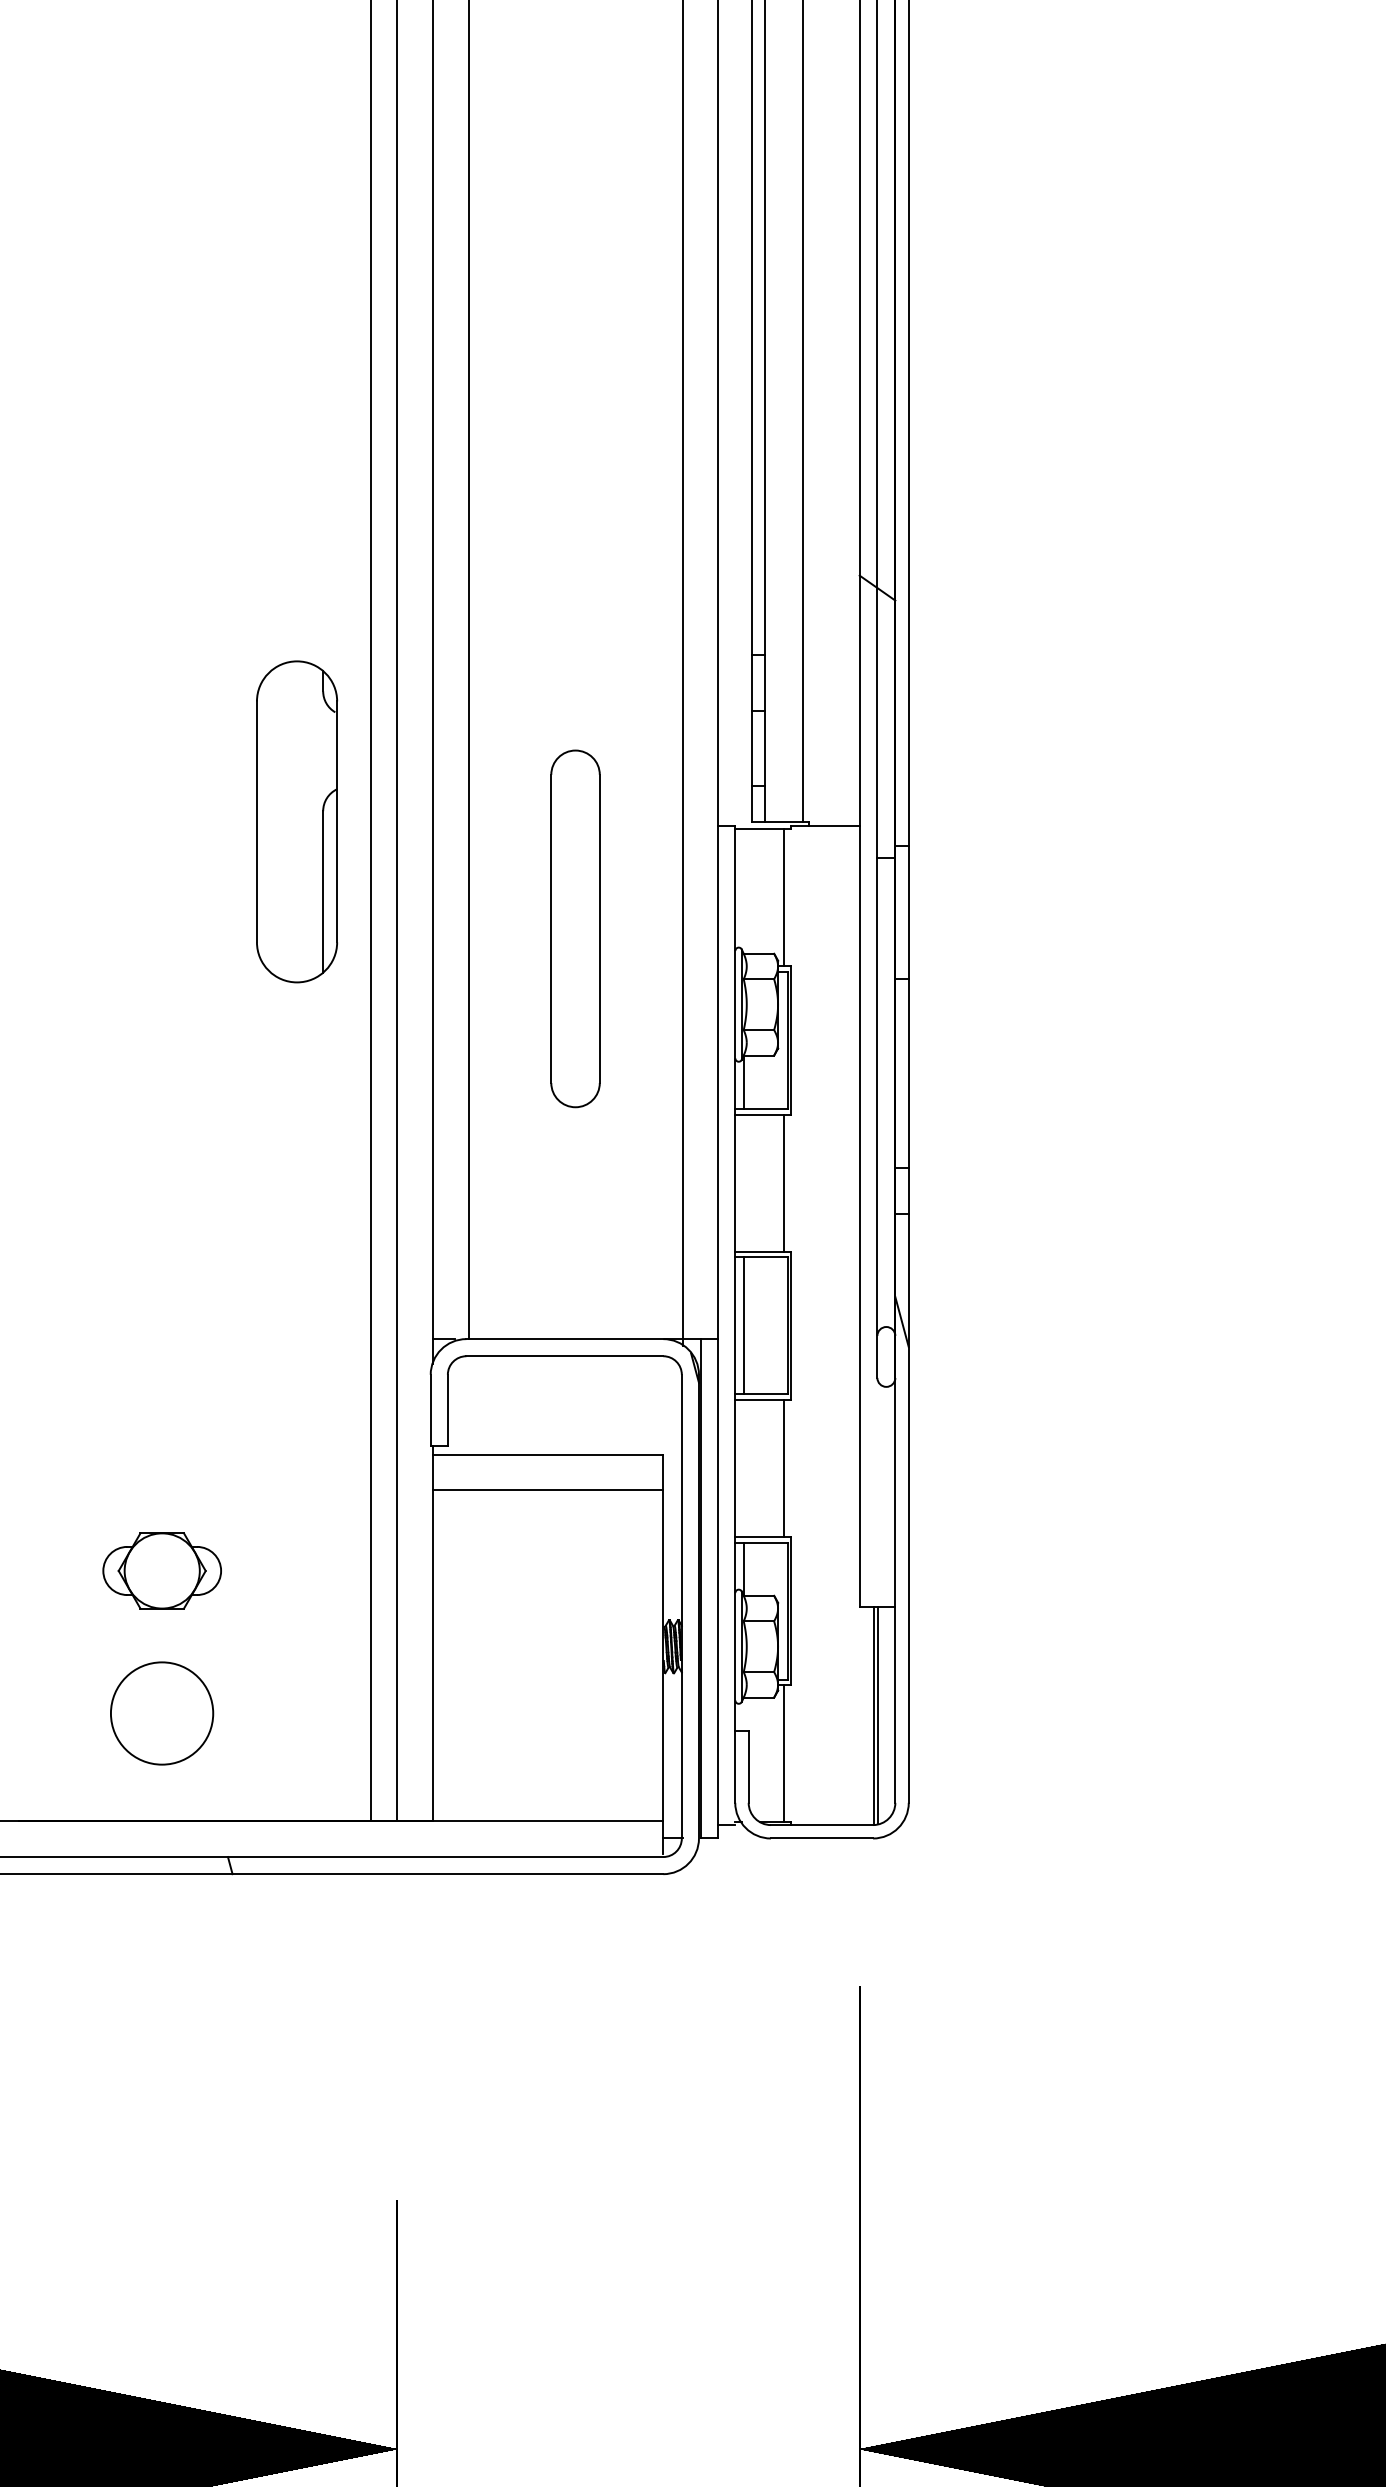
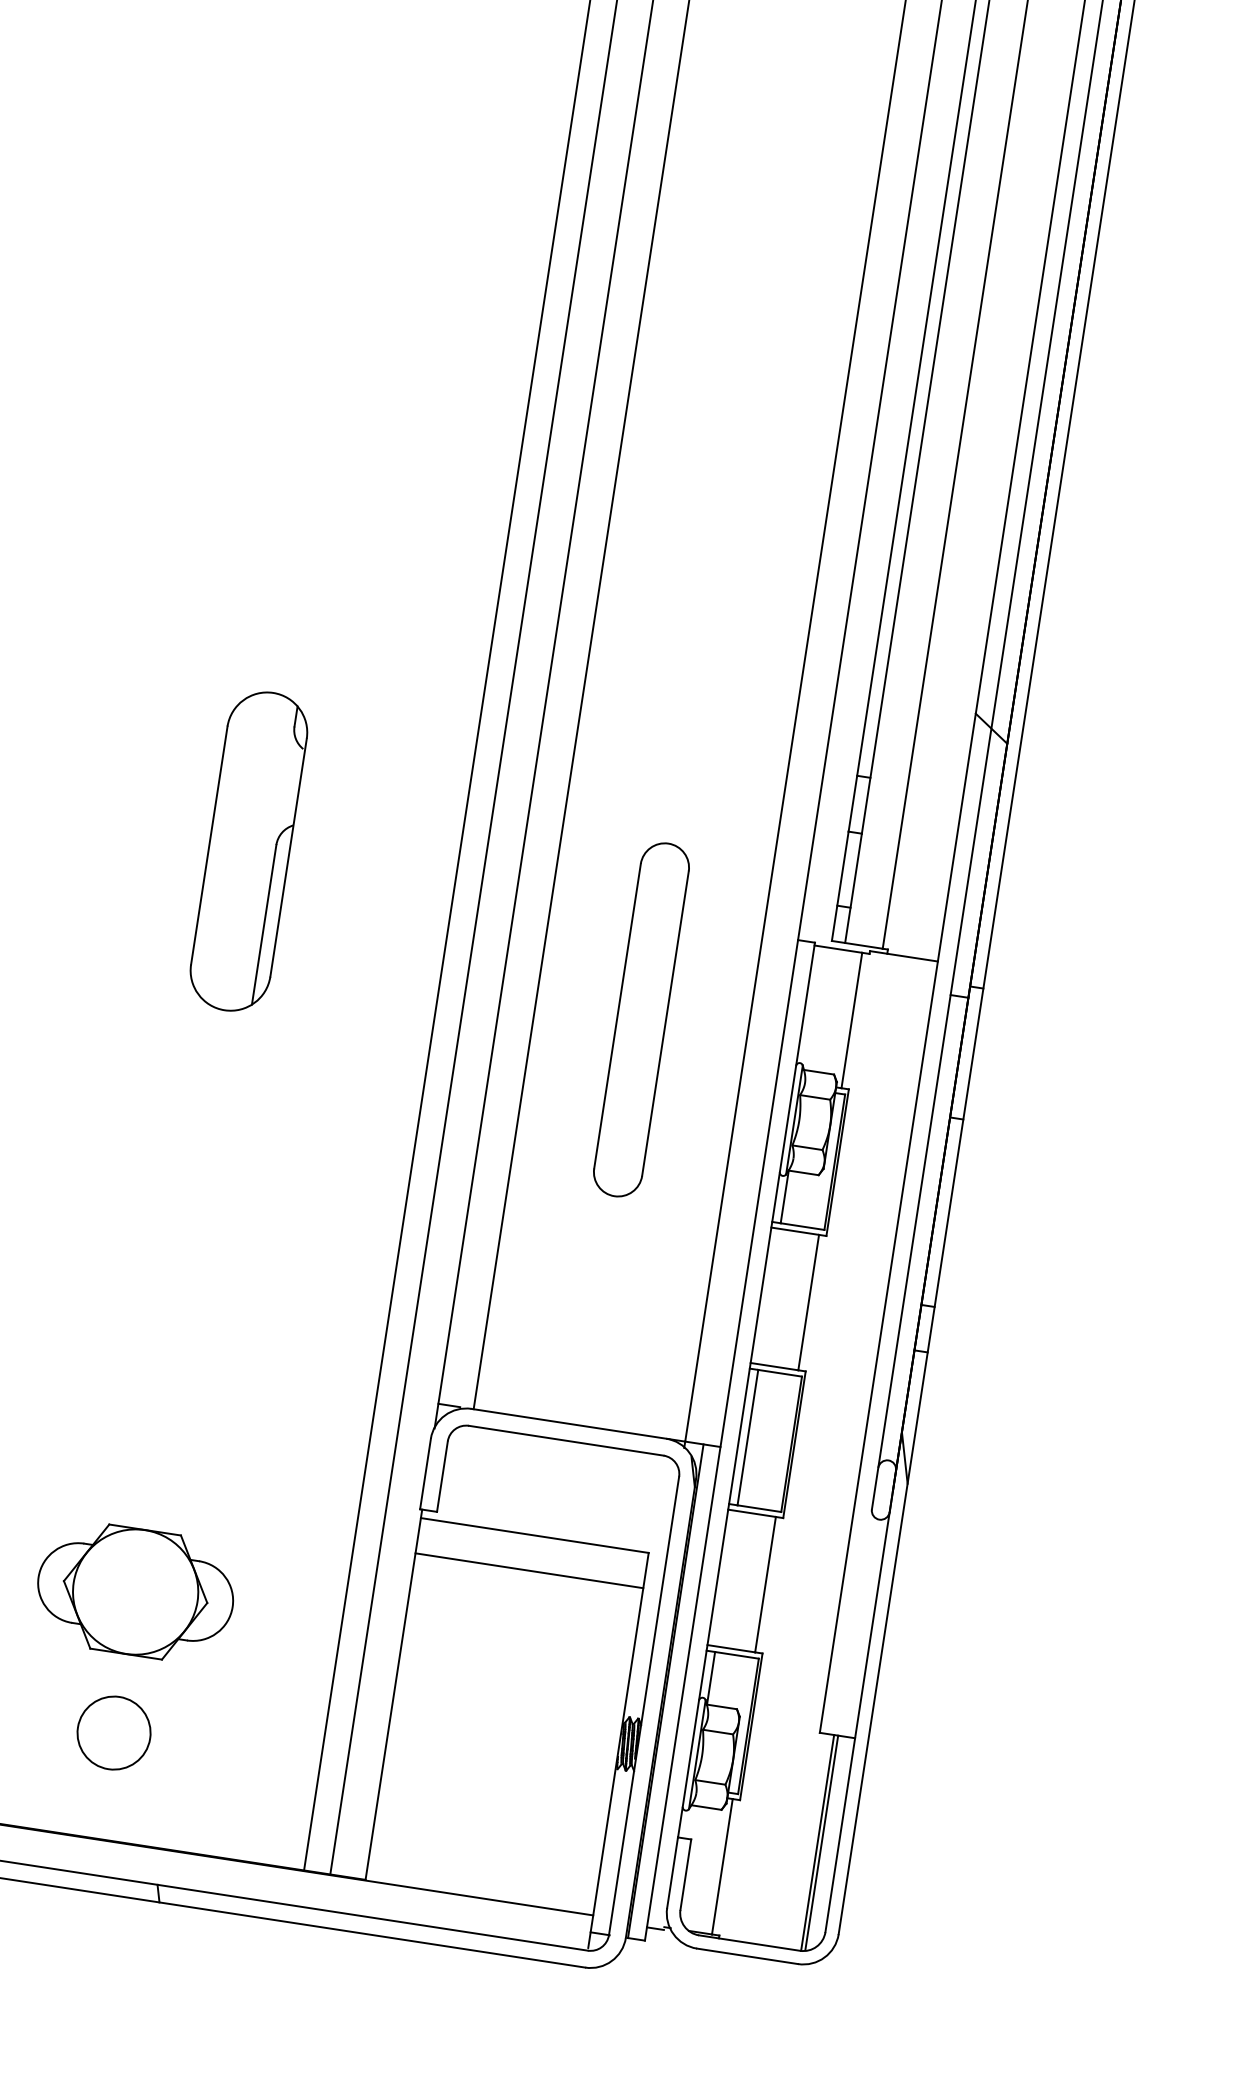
part: (296, 821) -> (248, 851), moved
part: (162, 1570) -> (136, 1591), size x1.67
circle: (161, 1713) -> (113, 1732), size x0.71

